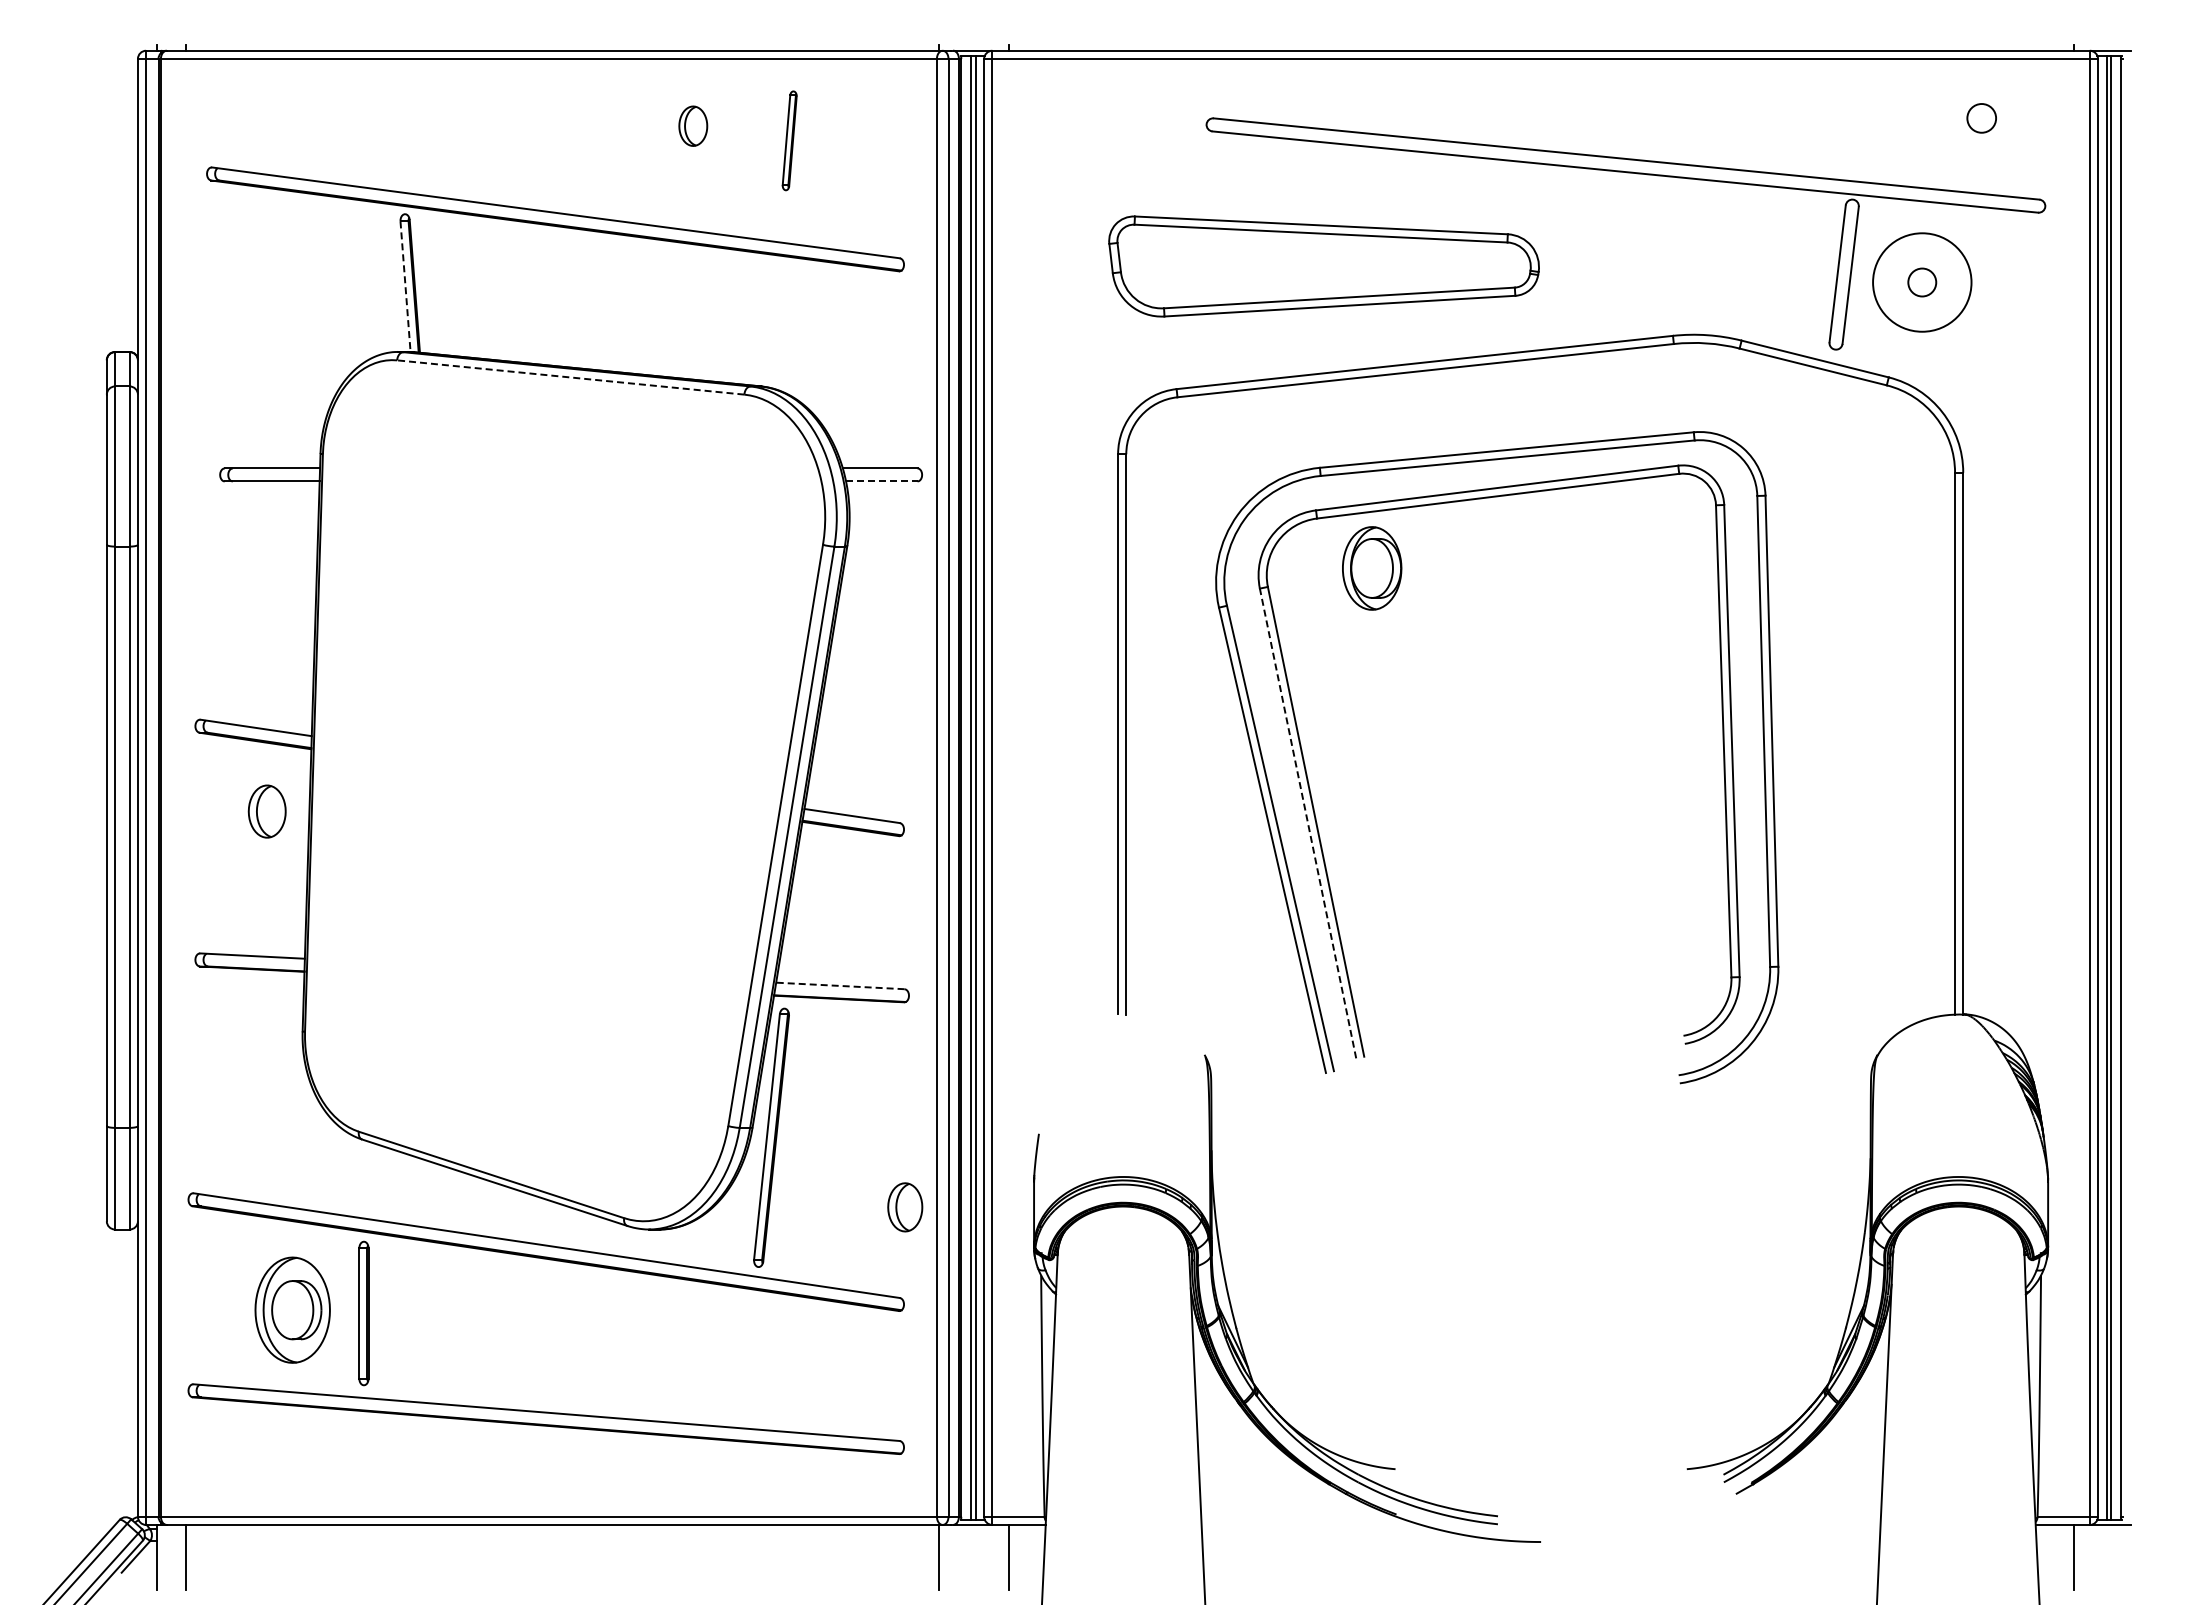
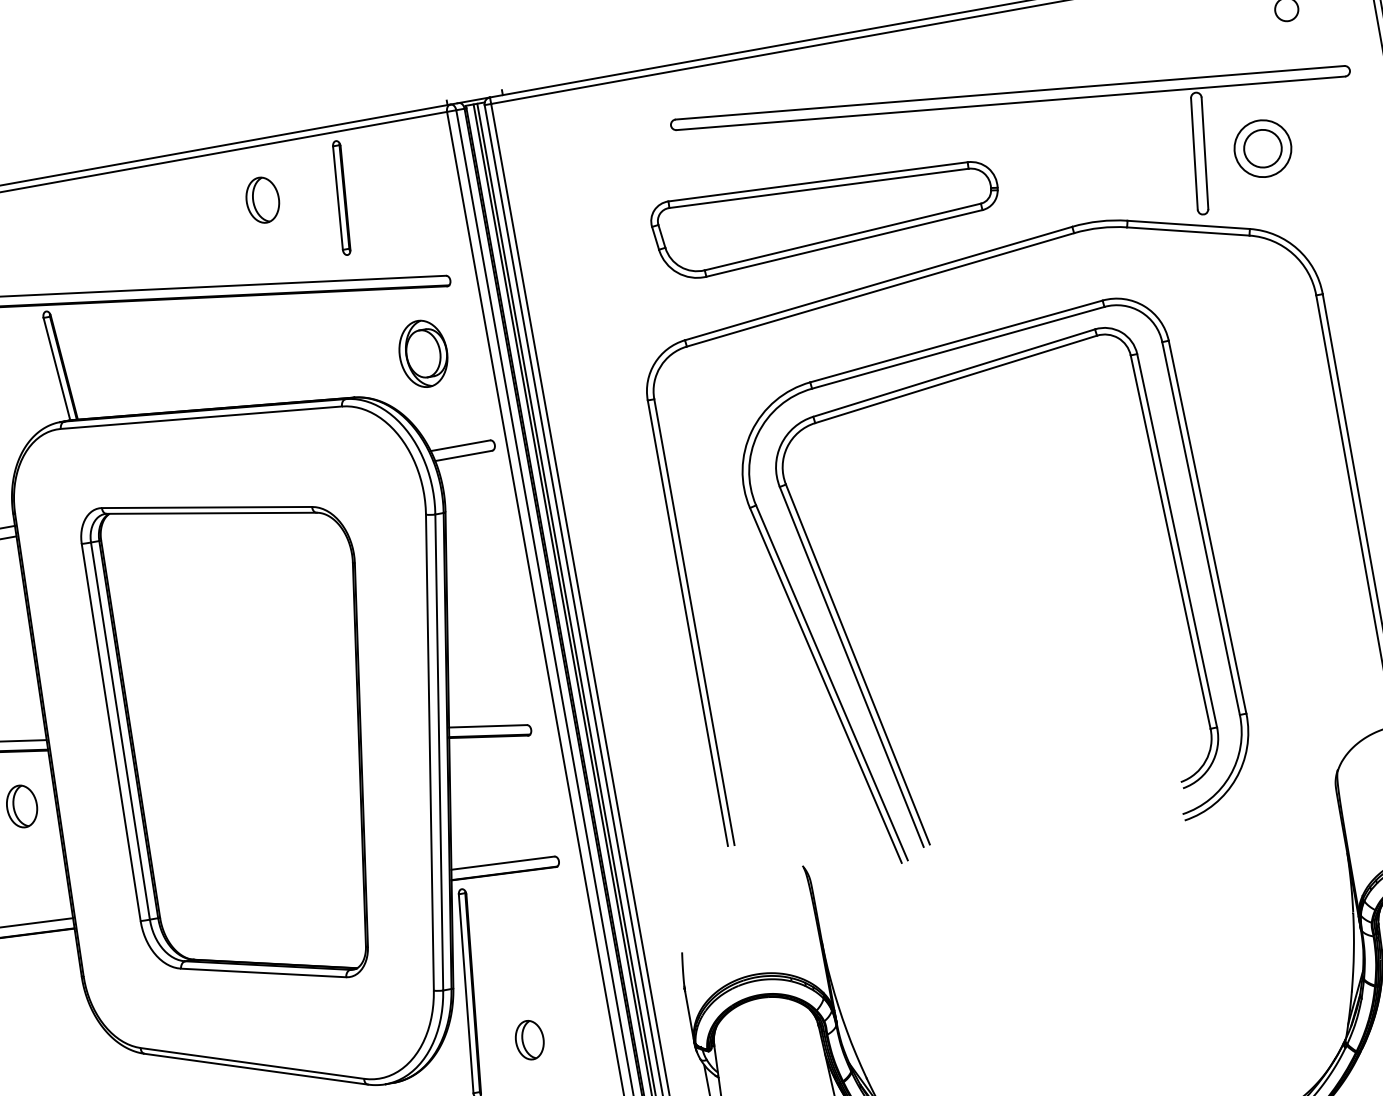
part: (693, 126) -> (263, 200), size x1.43
part: (789, 140) -> (341, 197), size x1.43
part: (1323, 266) -> (825, 214), moved
circle: (1922, 282) -> (1263, 148), size x0.71
circle: (1922, 282) -> (1263, 148), size x1.67
line: (405, 287) -> (57, 369), dashed -> solid
line: (570, 377) -> (201, 417), dashed -> solid
line: (881, 481) -> (463, 455), dashed -> solid
part: (1372, 568) -> (423, 353), moved
part: (556, 777) -> (247, 737), added
line: (1308, 823) -> (852, 666), dashed -> solid
line: (839, 985) -> (502, 862), dashed -> solid
part: (905, 1207) -> (530, 1040), moved

